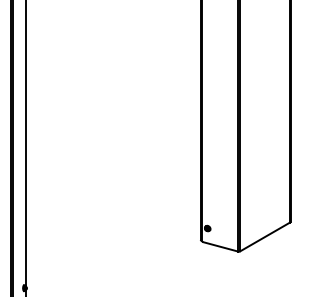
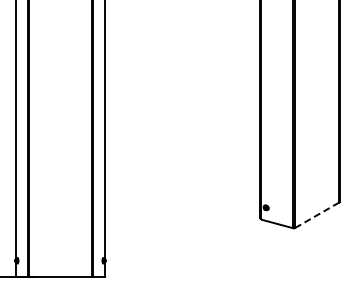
line: (265, 237) -> (317, 215), solid -> dashed

